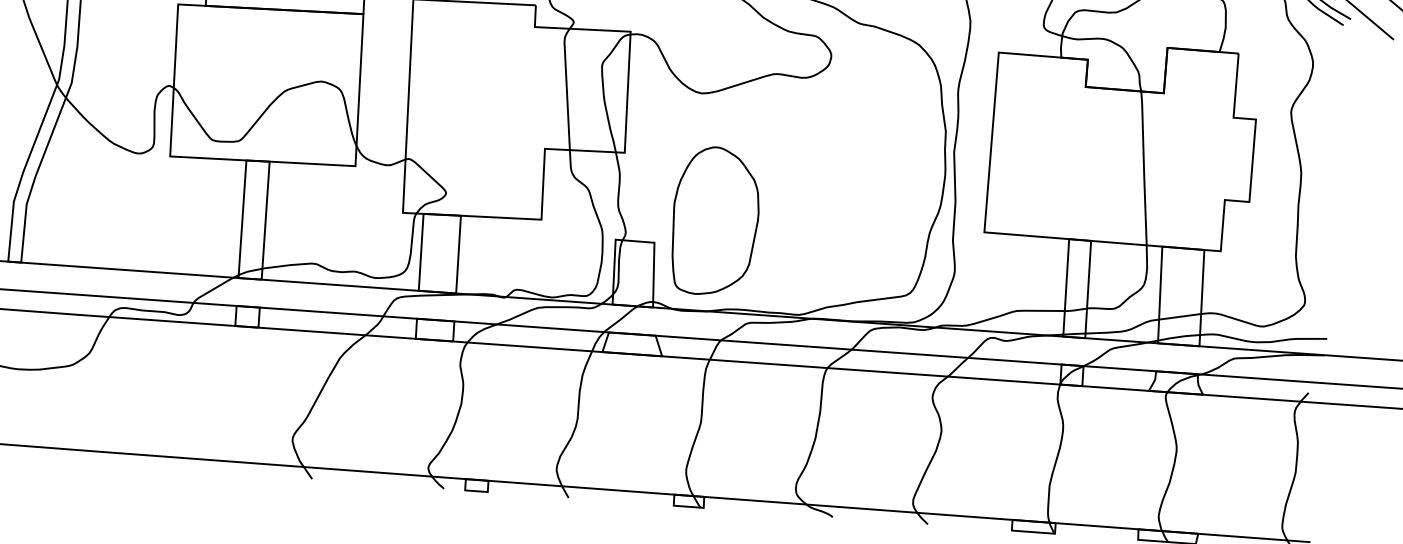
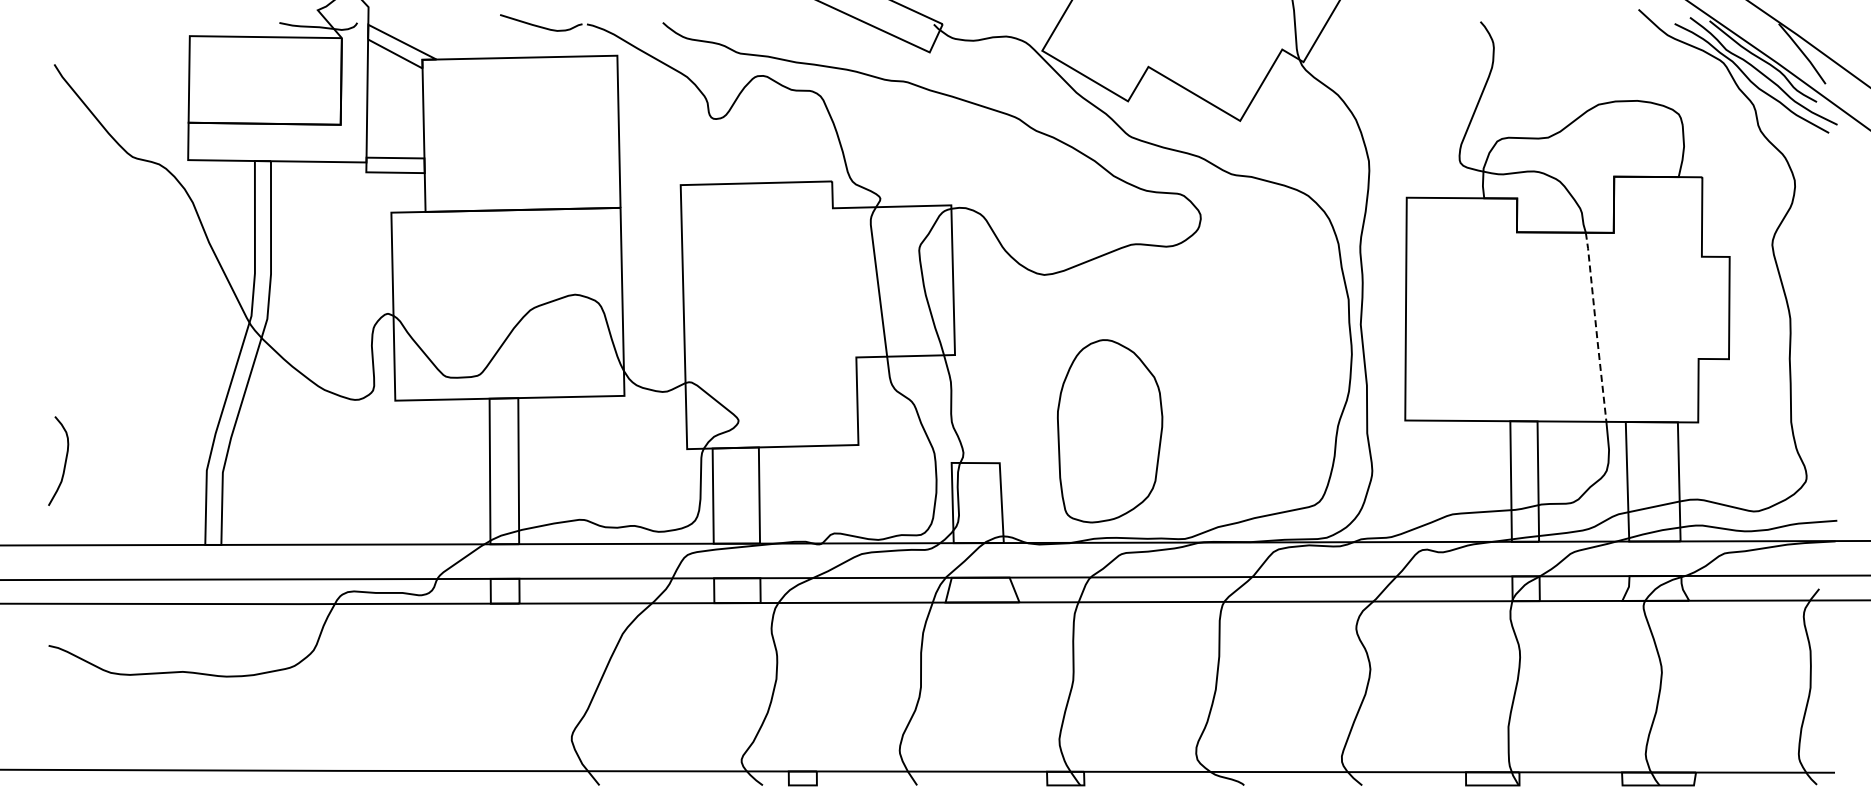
line: (1144, 168) -> (1596, 327), solid -> dashed
part: (715, 221) -> (1110, 431), moved

